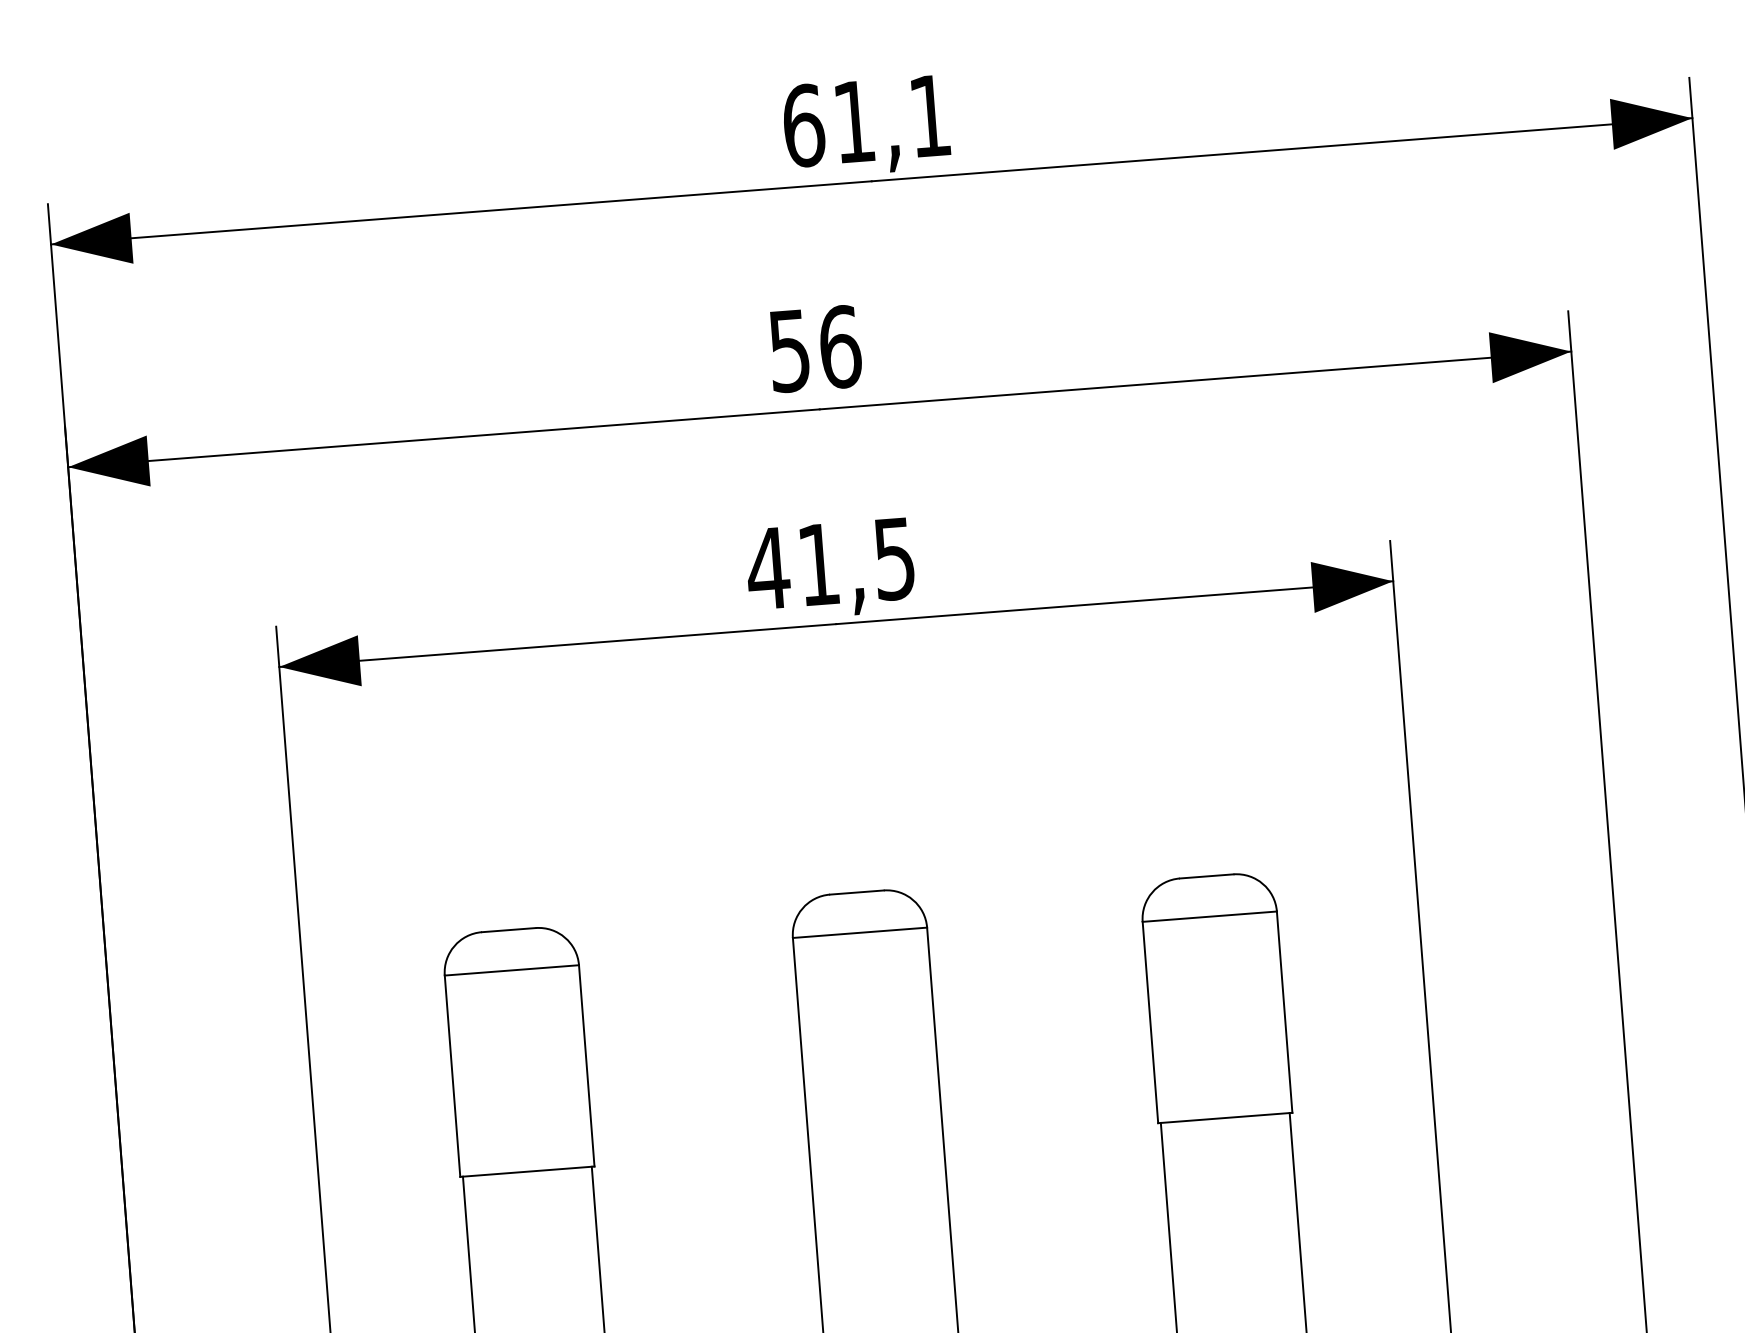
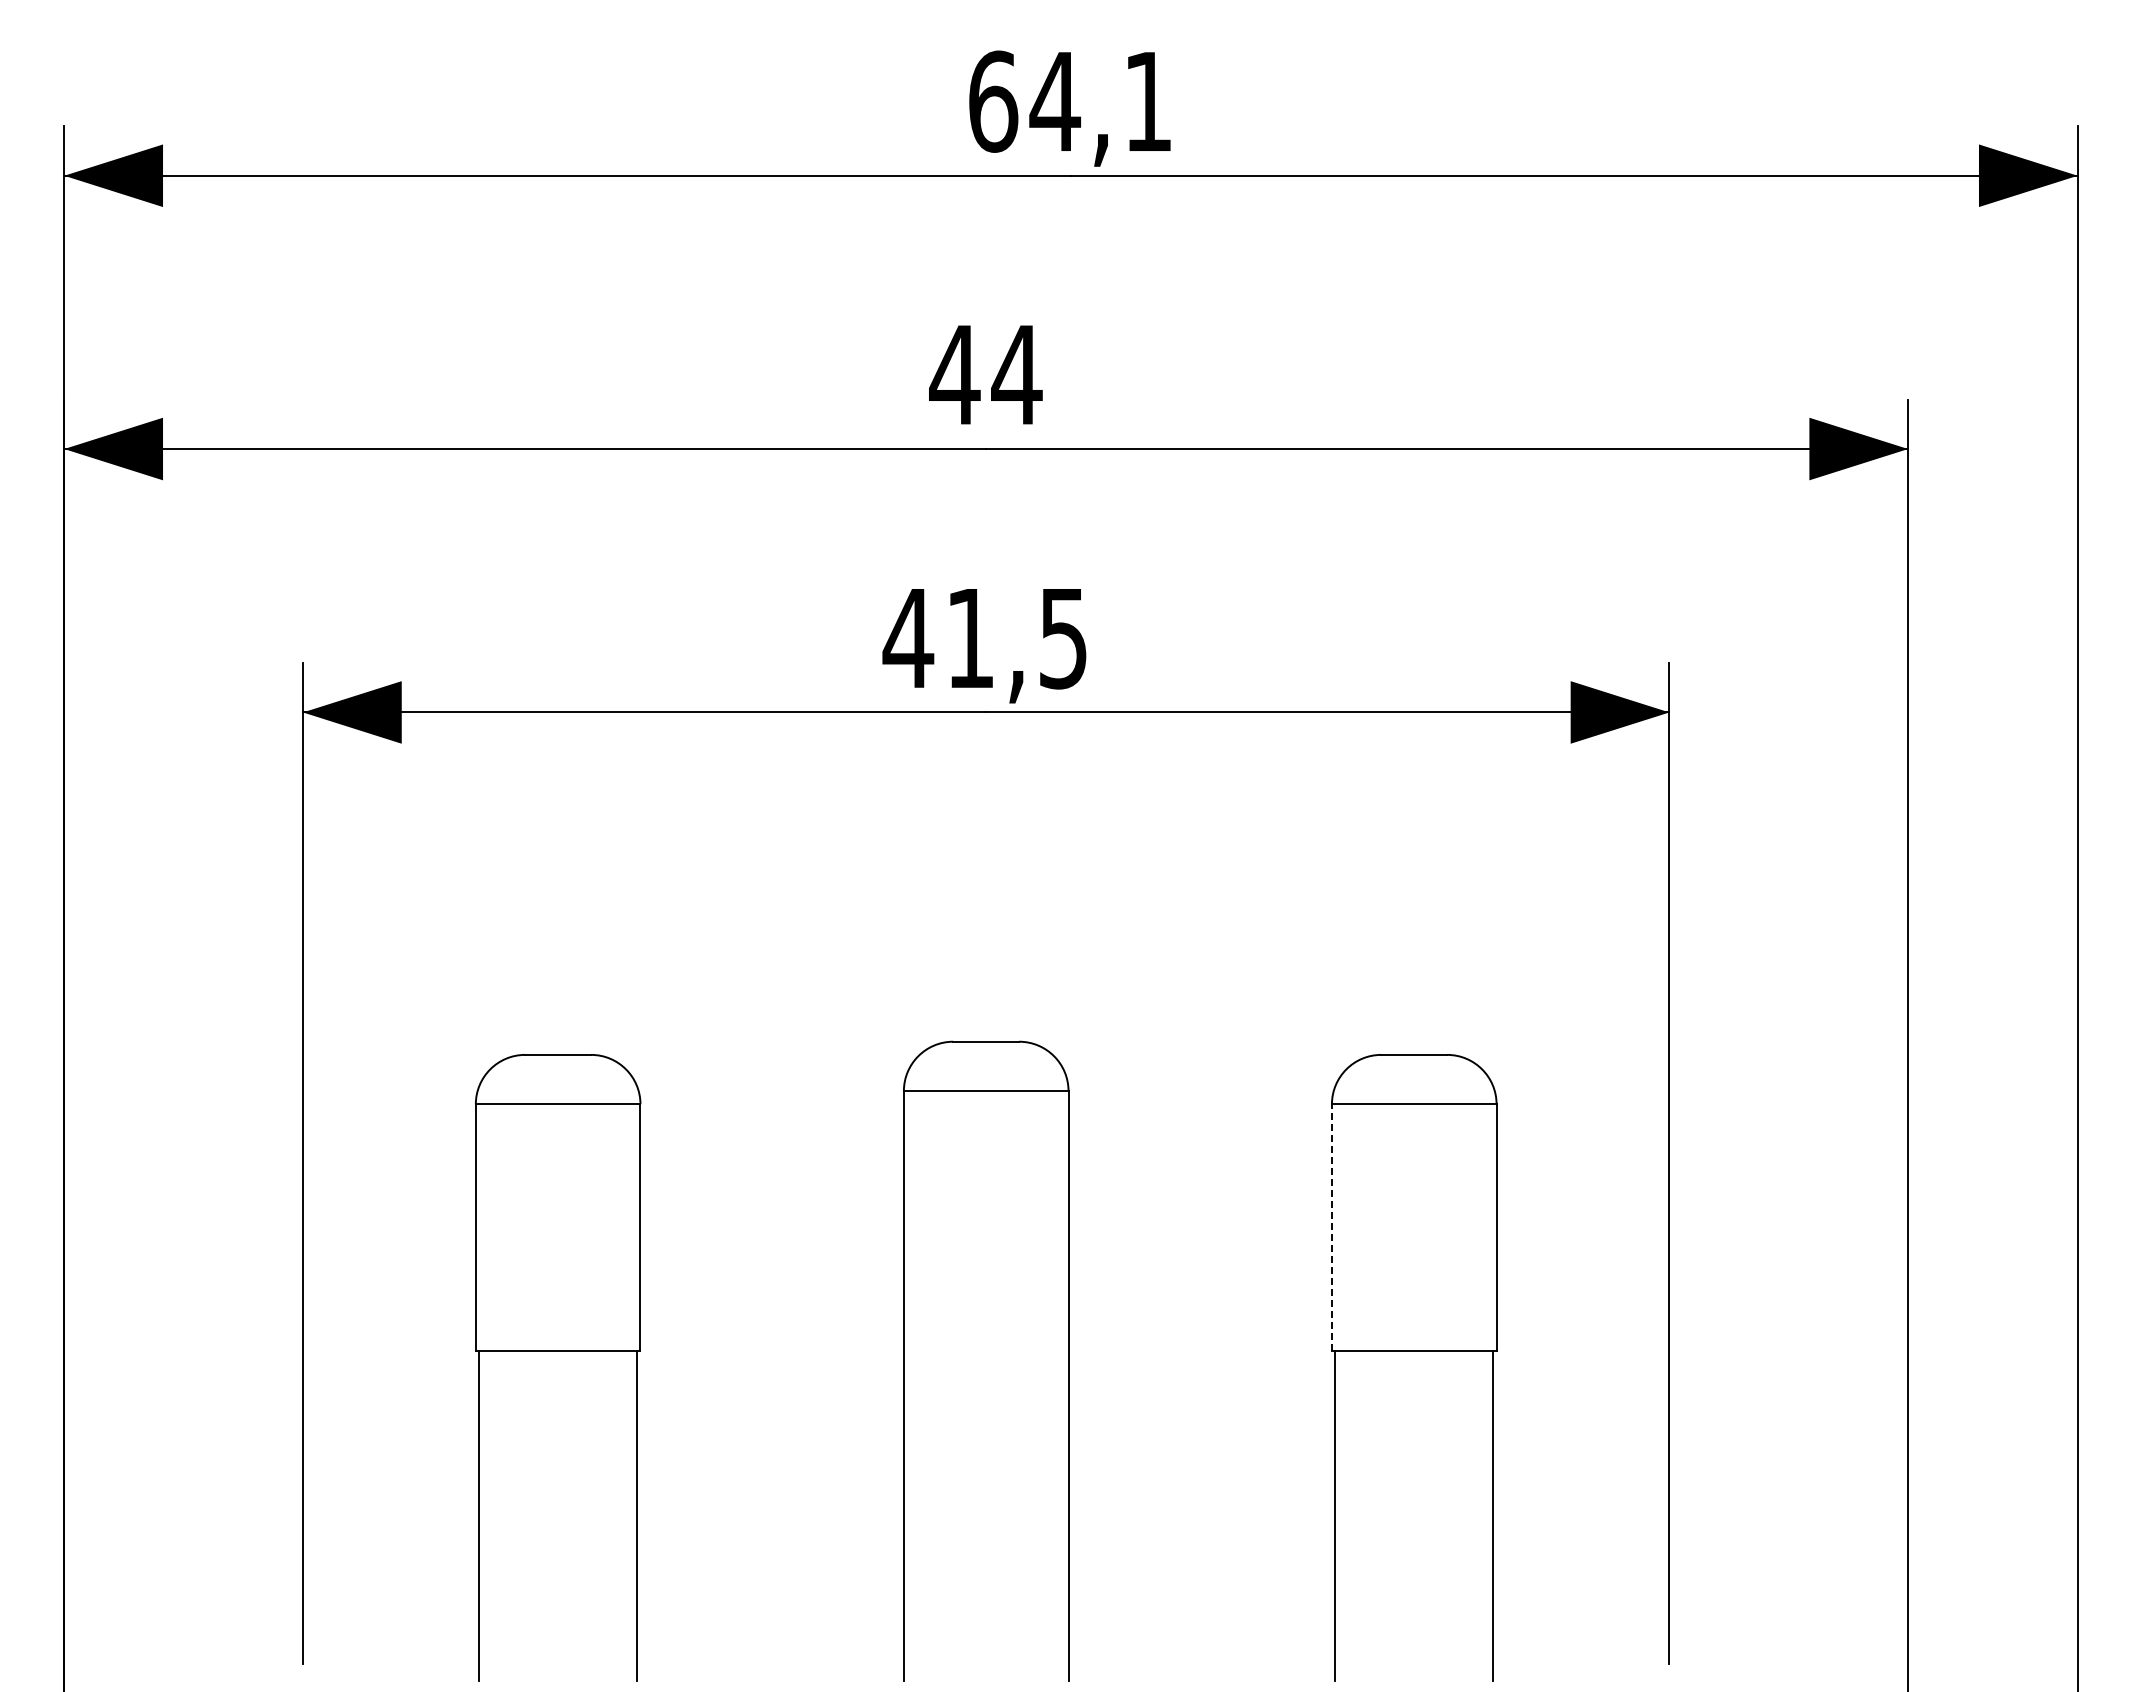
text: (853, 121) -> (1054, 101), 61,1 -> 64,1
text: (814, 348) -> (985, 374), 56 -> 44
line: (1150, 1022) -> (1331, 1227), solid -> dashed

